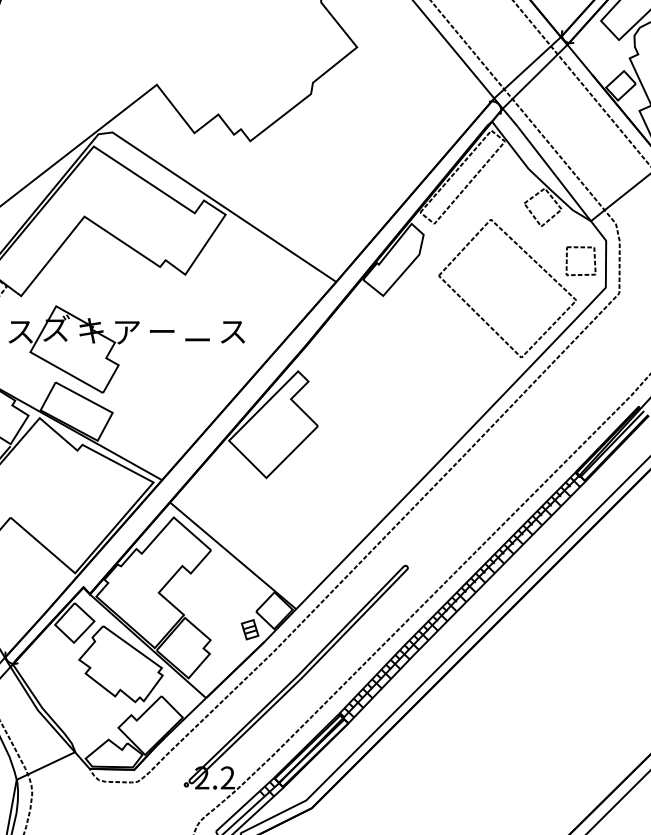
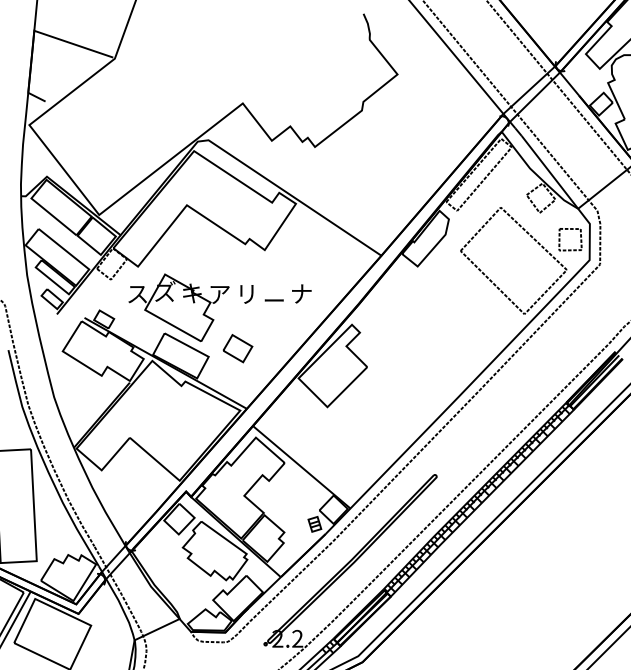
text: (232, 330) -> (301, 293), ス -> ナ
text: (161, 332) -> (246, 294), ー -> リ
part: (149, 402) -> (237, 348), added

